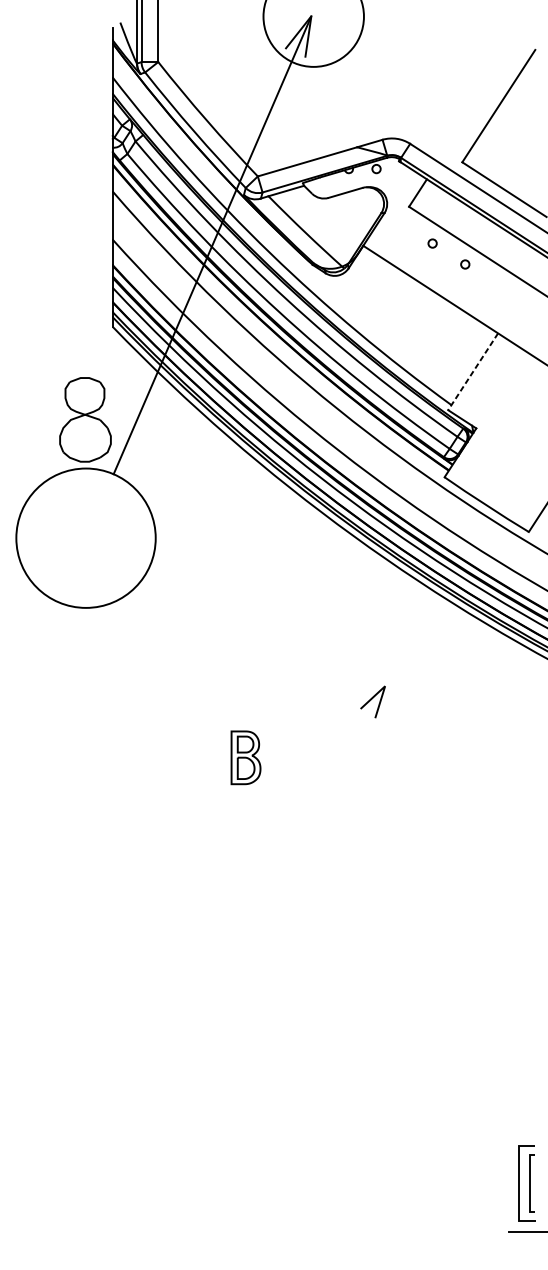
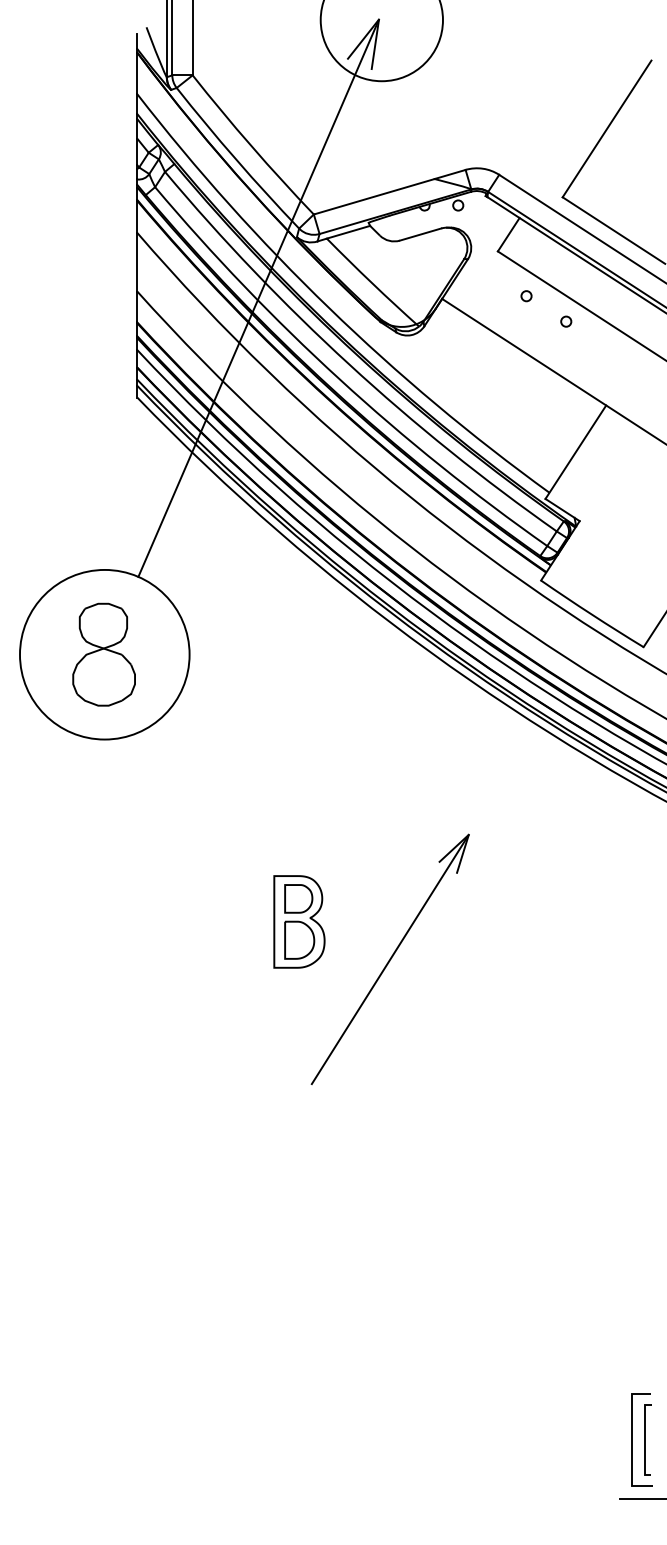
line: (472, 372) -> (575, 452), dashed -> solid
part: (84, 419) -> (103, 654), moved
part: (246, 757) -> (299, 921), size x1.43
line: (320, 788) -> (389, 959), added

